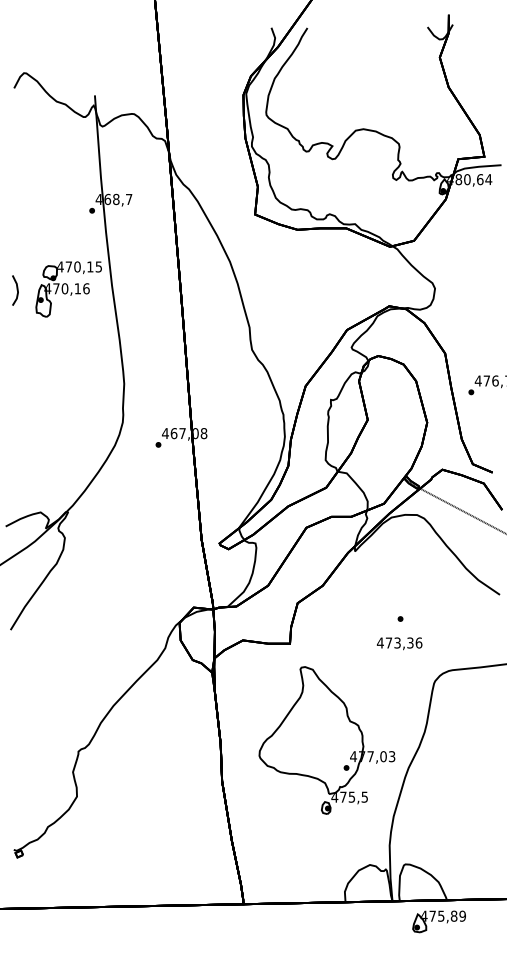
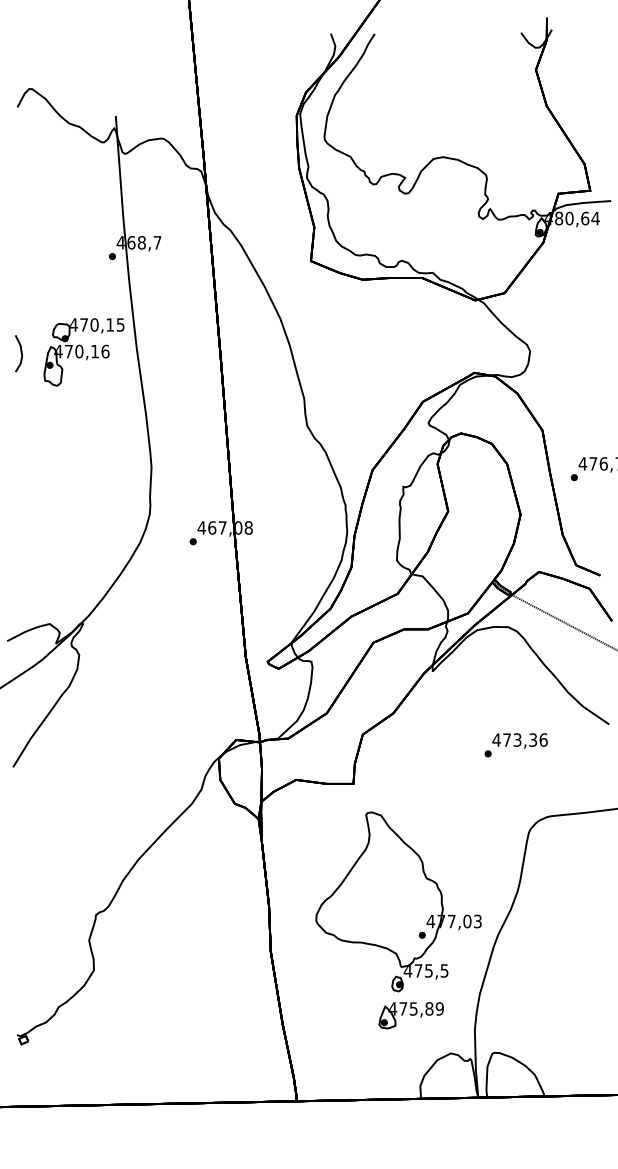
text: (399, 643) -> (519, 740), moved
part: (438, 921) -> (410, 1015), moved

